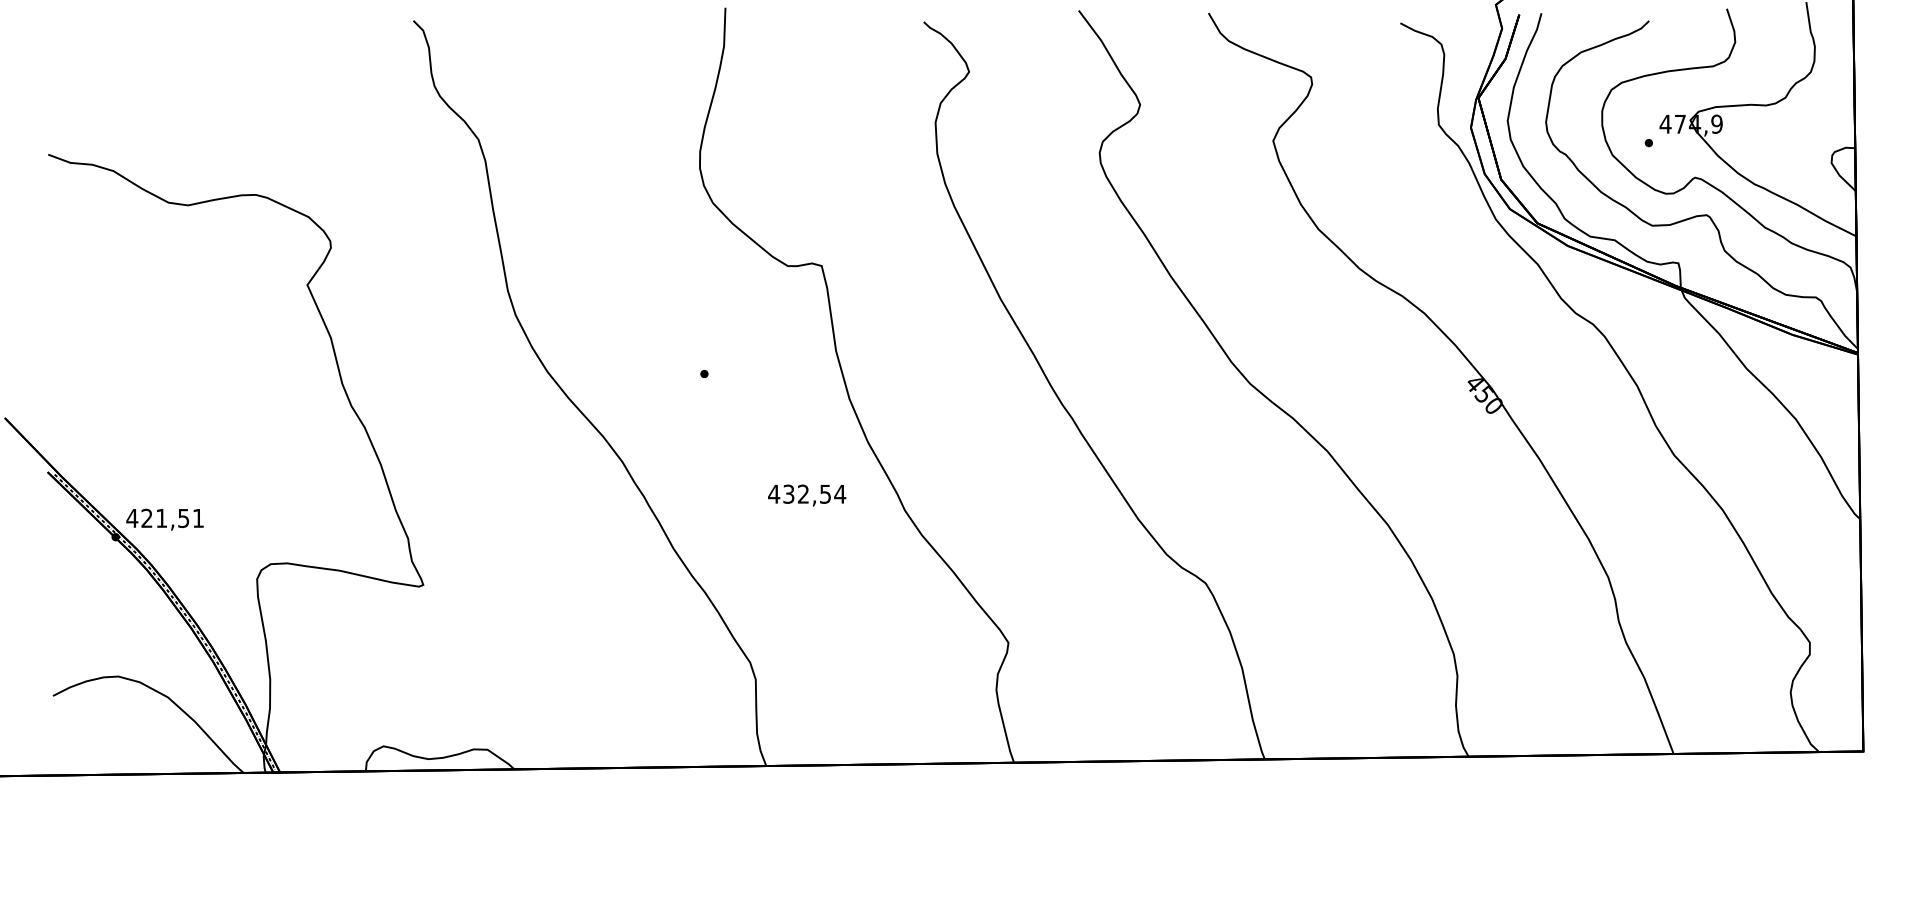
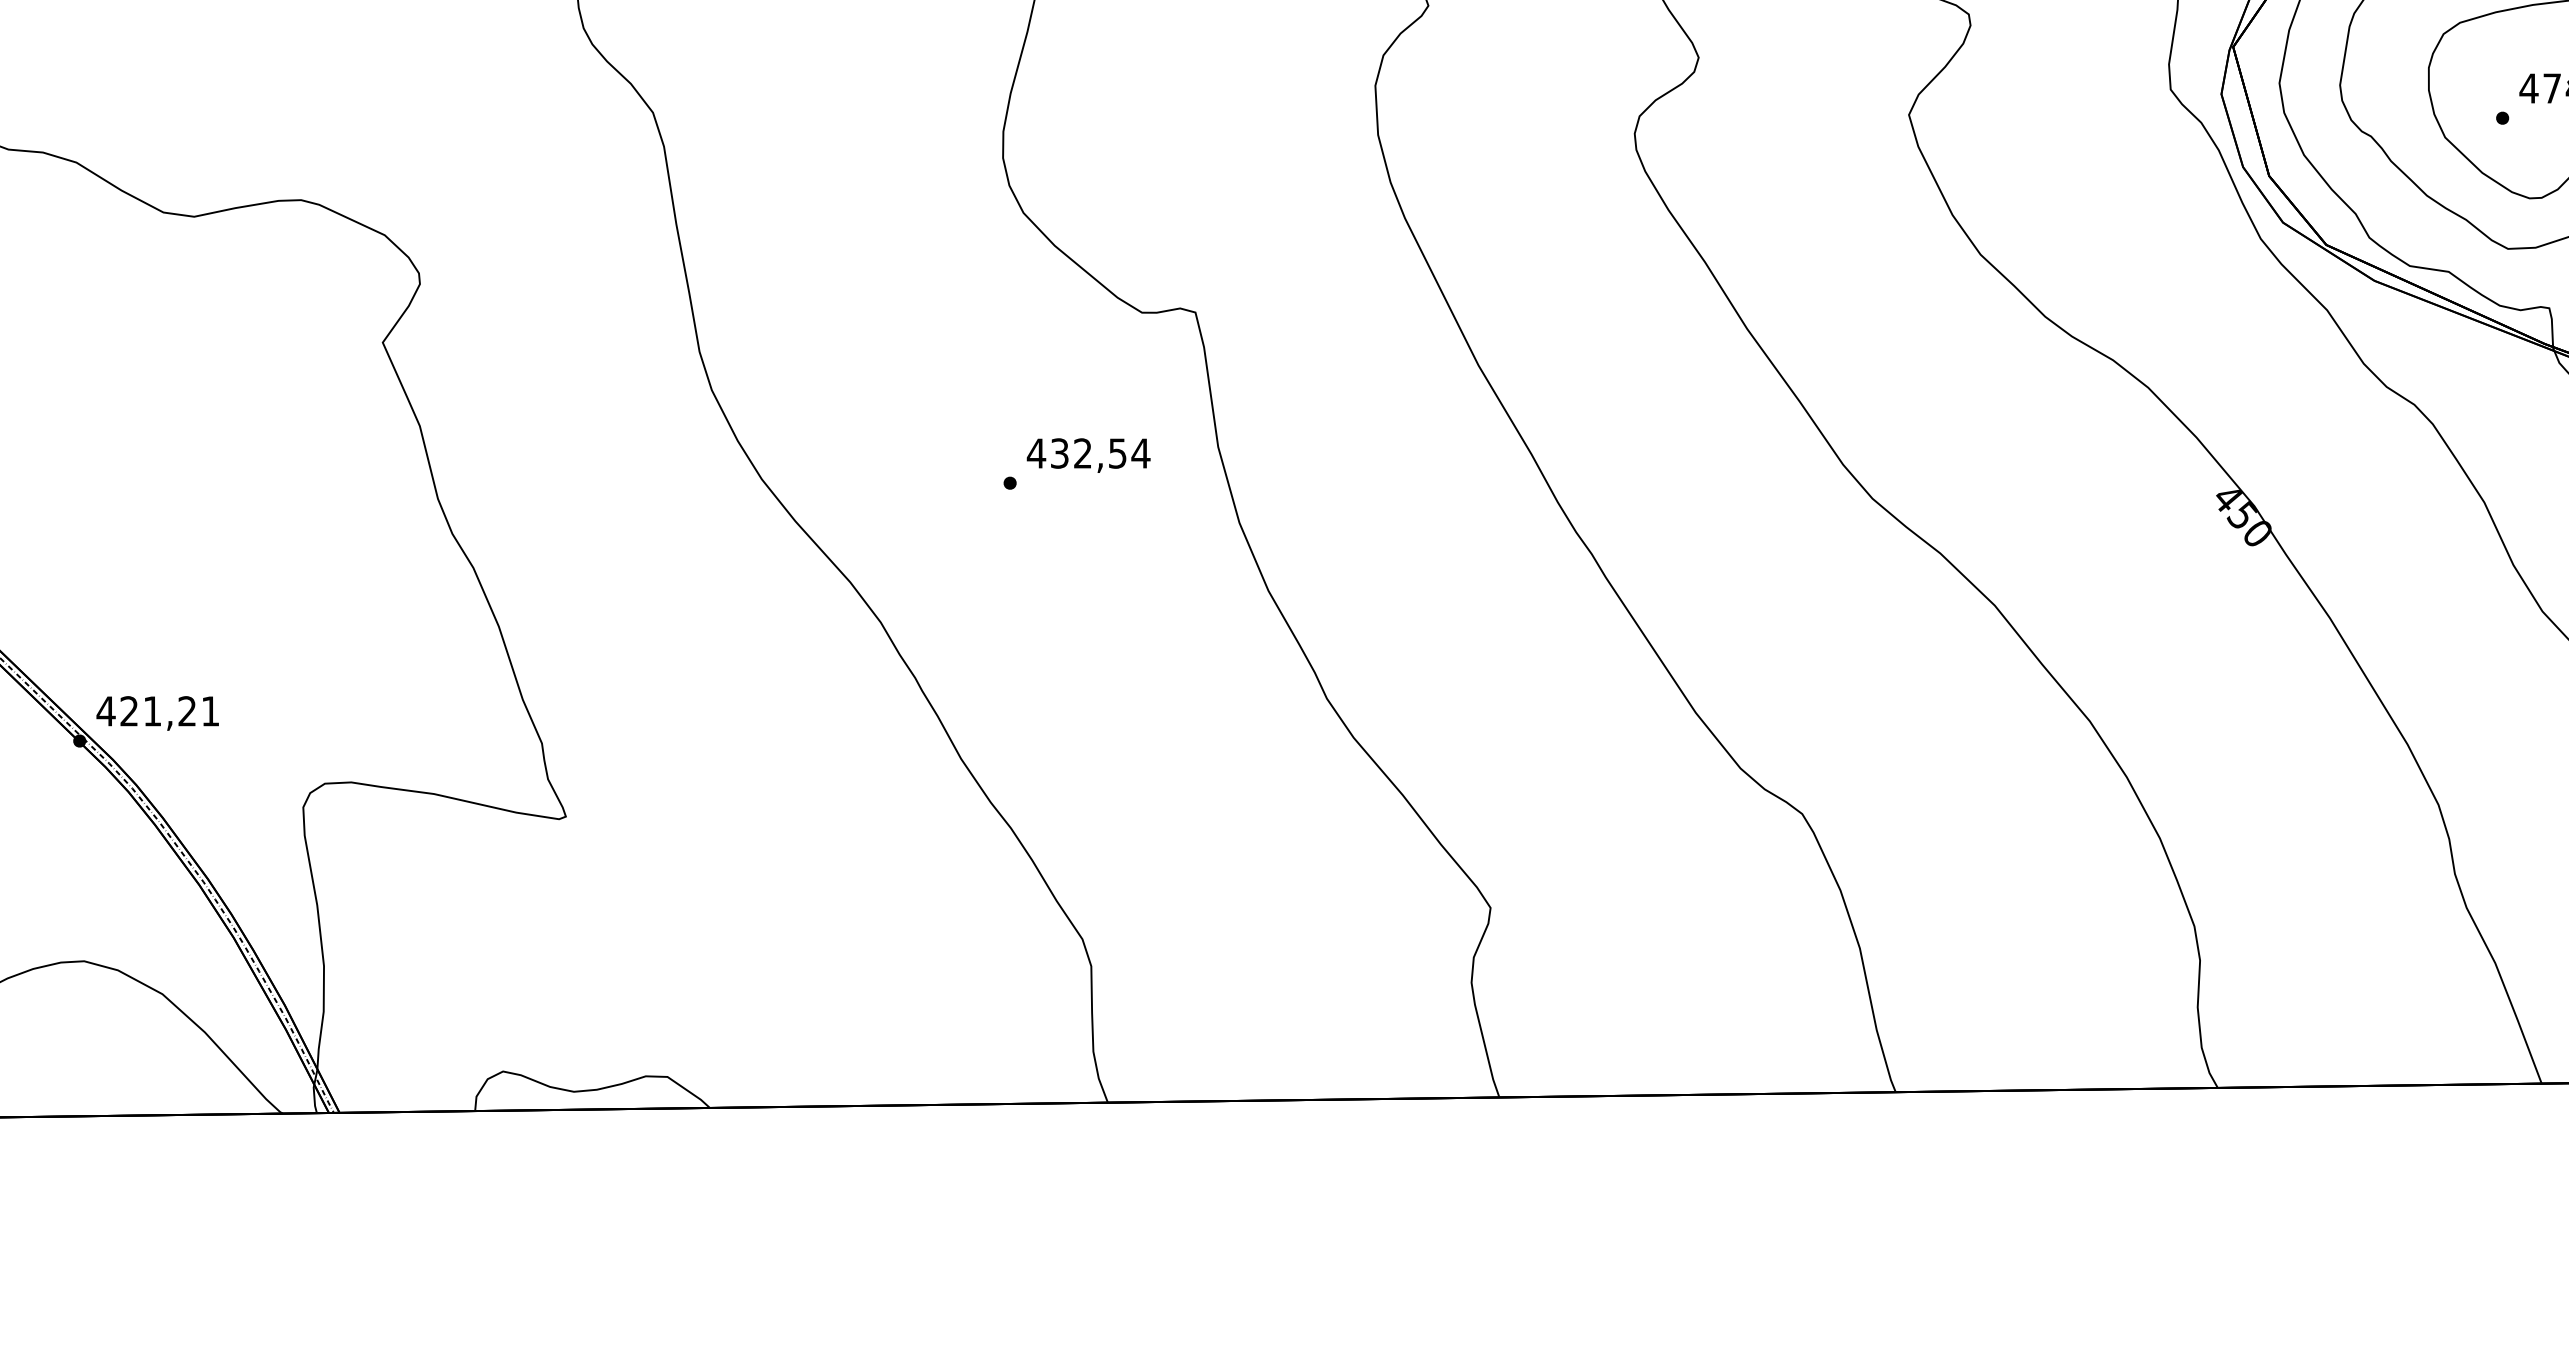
text: (807, 495) -> (1089, 455), moved
text: (183, 518) -> (186, 711), 421,51 -> 421,21

